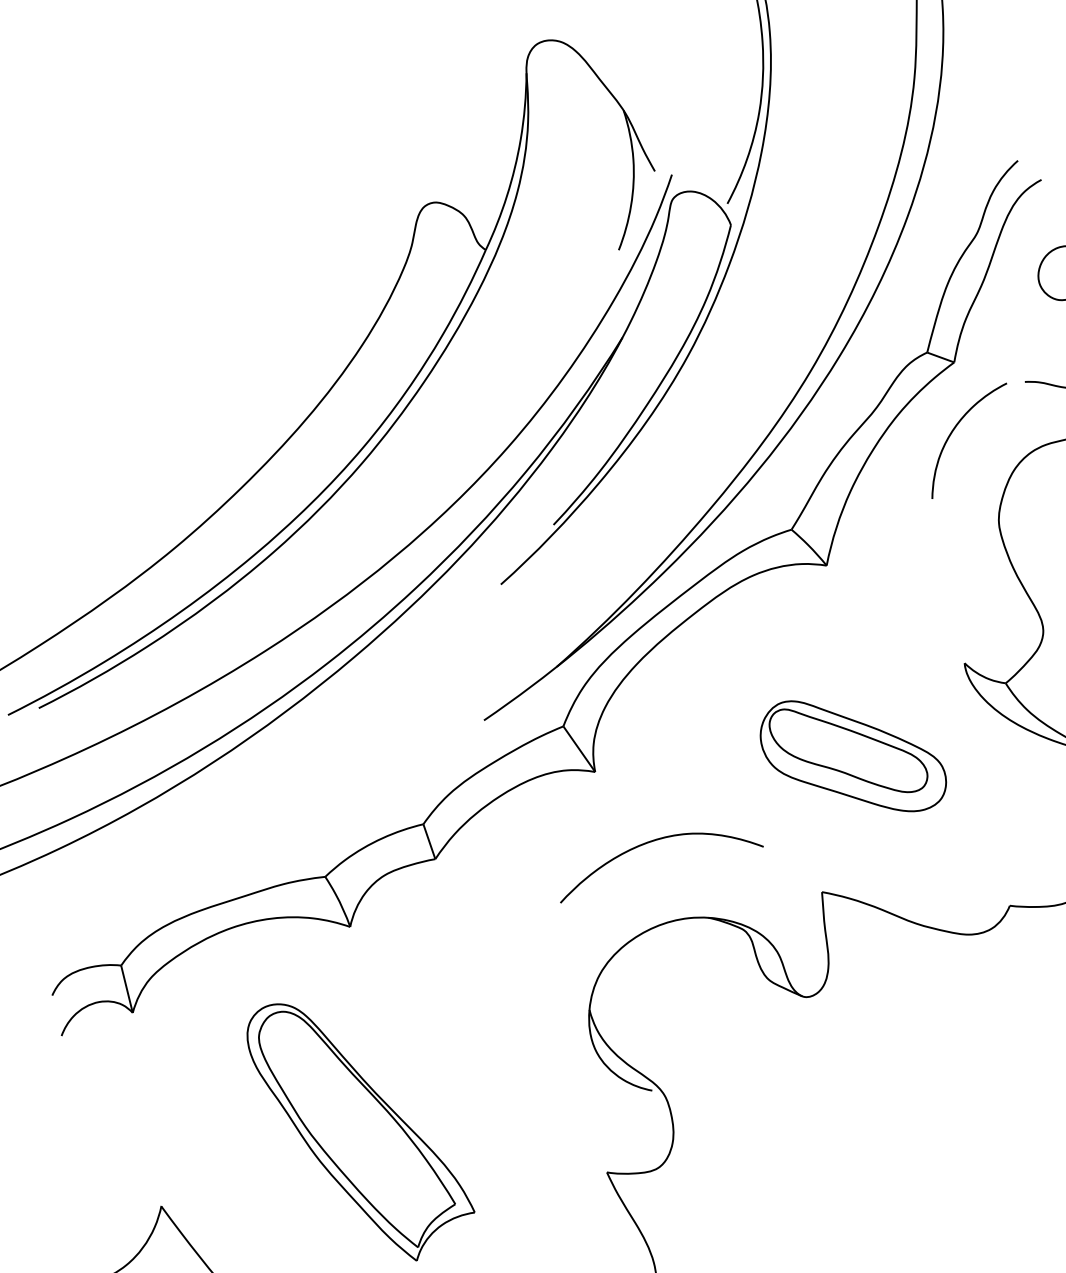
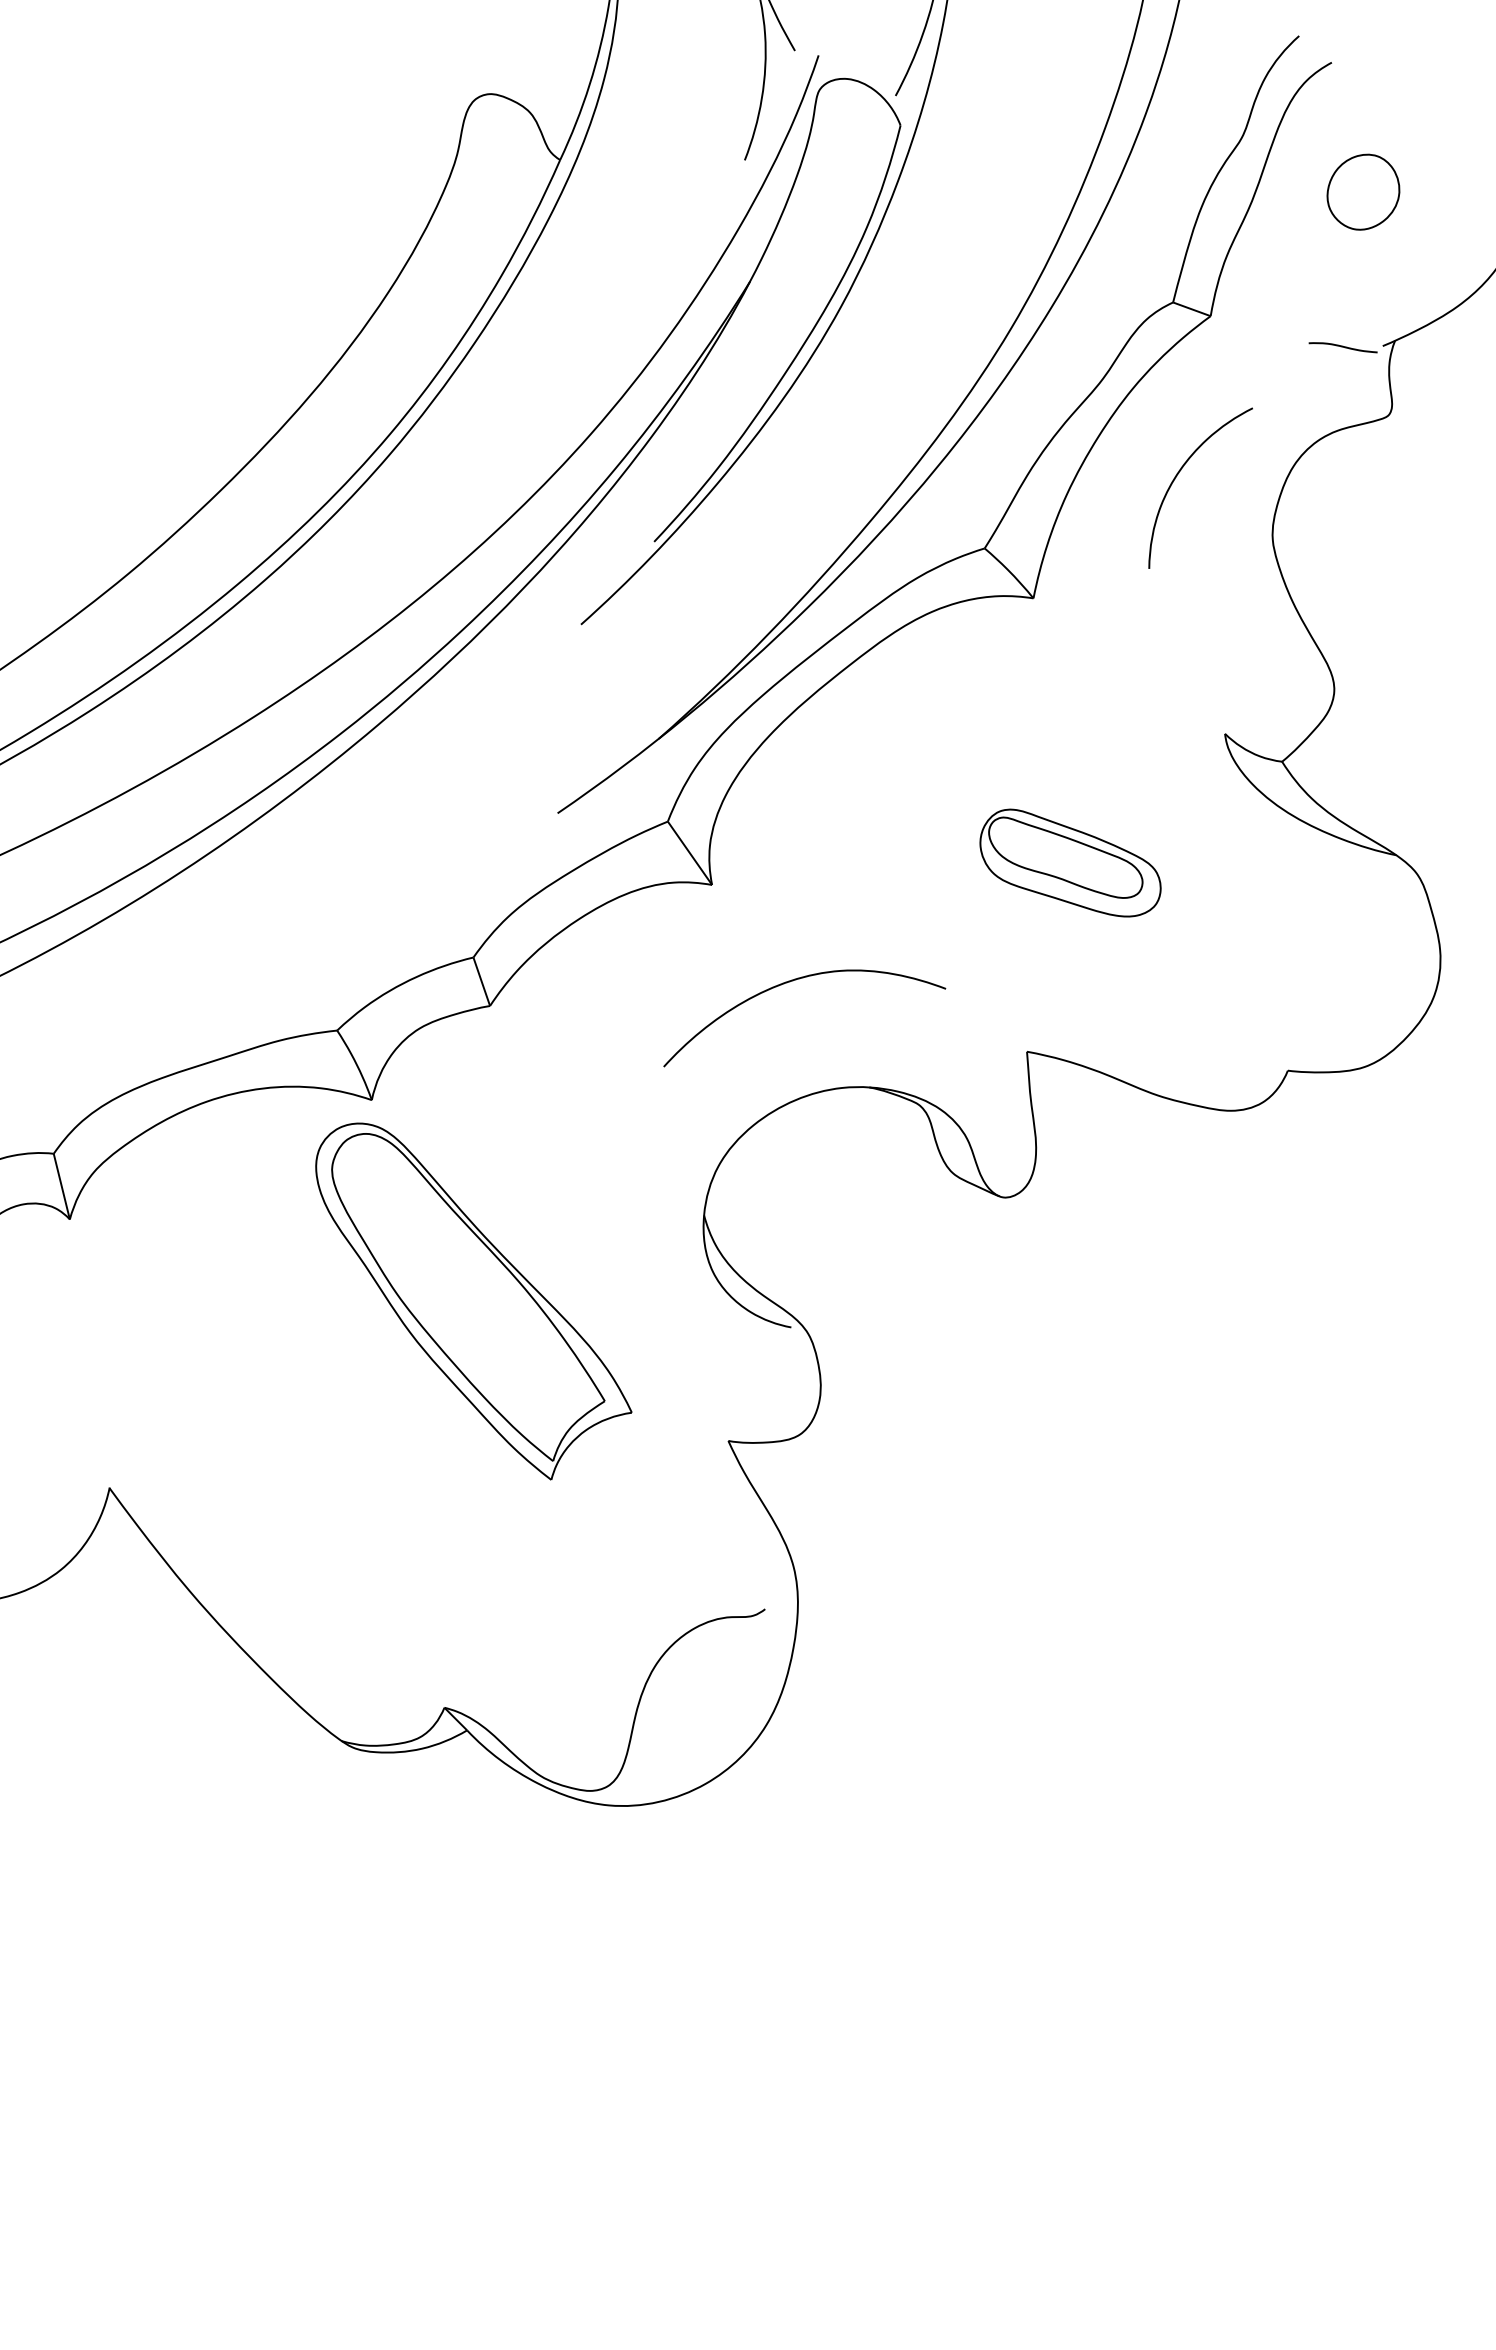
curve: (954, 430) -> (1179, 473), moved
part: (853, 755) -> (1070, 862), size x0.7
part: (360, 1132) -> (473, 1301), moved

